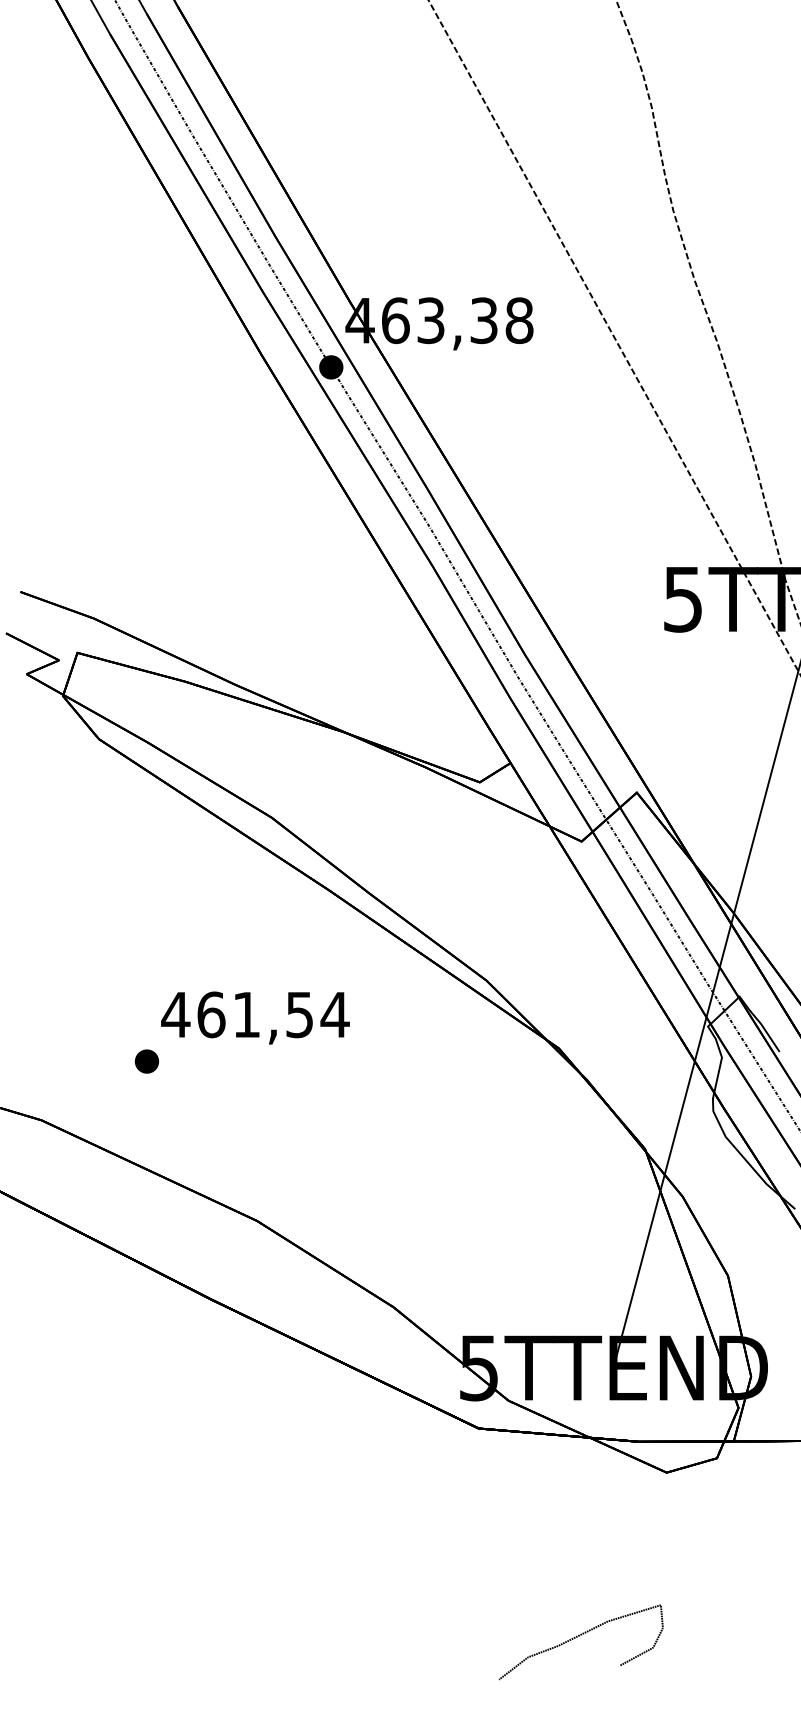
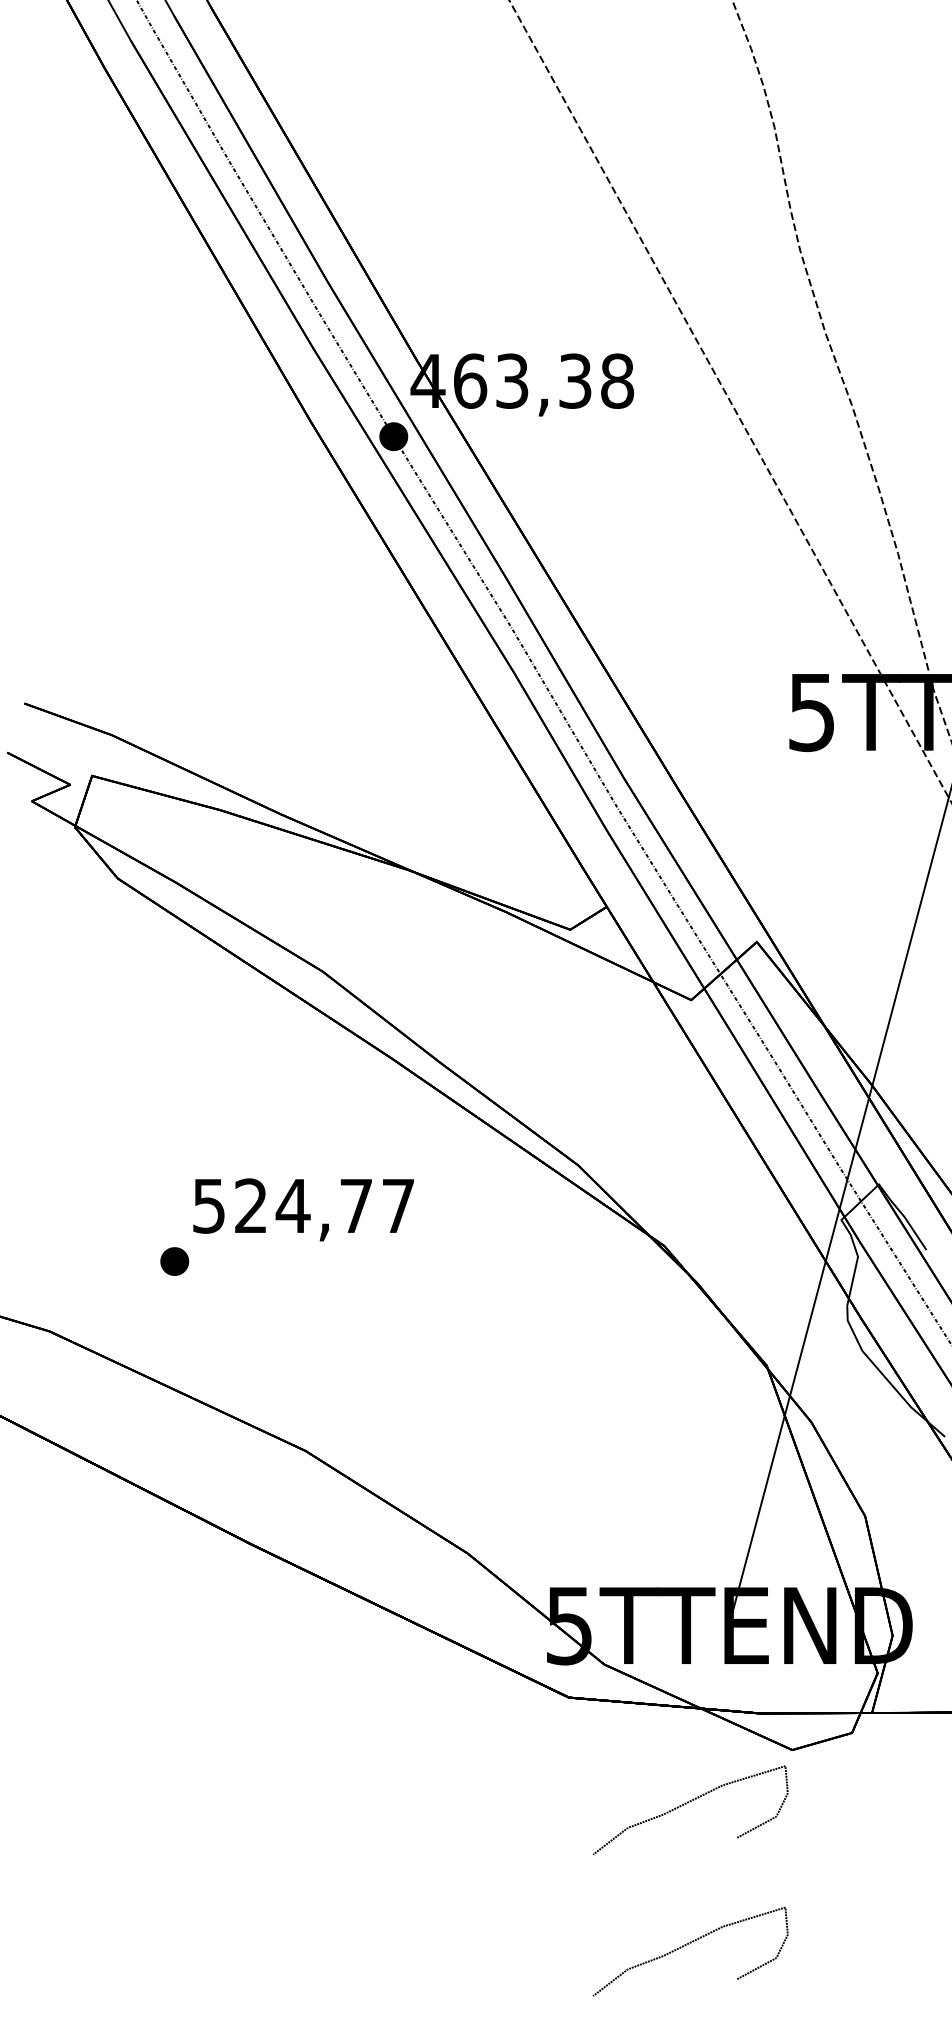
text: (255, 1014) -> (303, 1205), 461,54 -> 524,77
curve: (577, 1518) -> (686, 1804), added

